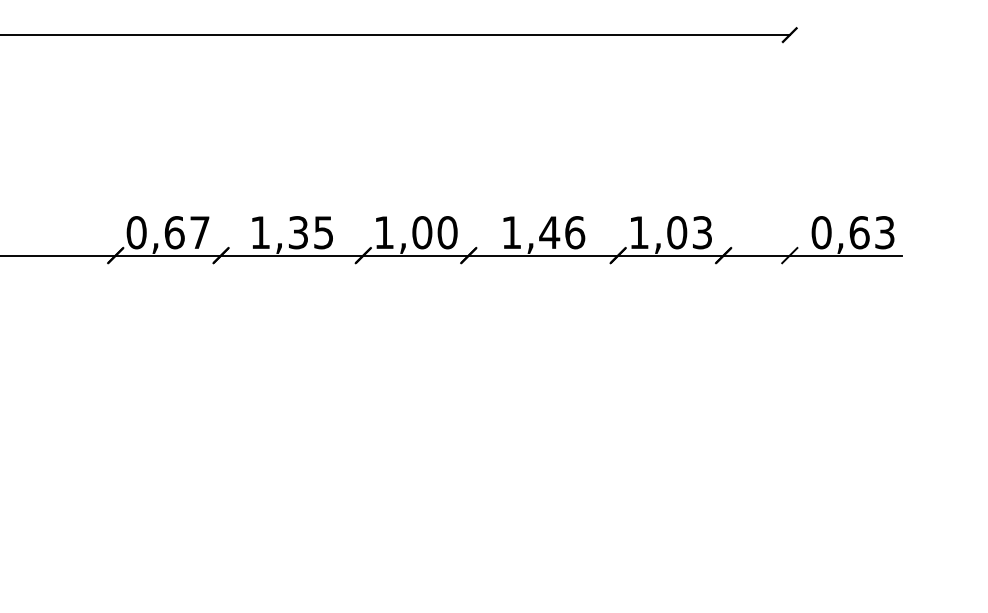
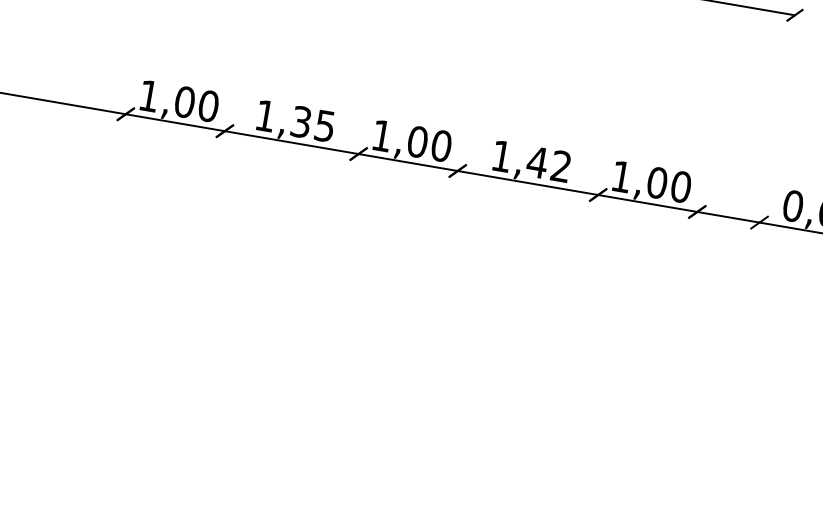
text: (167, 232) -> (178, 100), 0,67 -> 1,00
text: (575, 232) -> (561, 166), 1,46 -> 1,42
text: (702, 232) -> (681, 186), 1,03 -> 1,00

